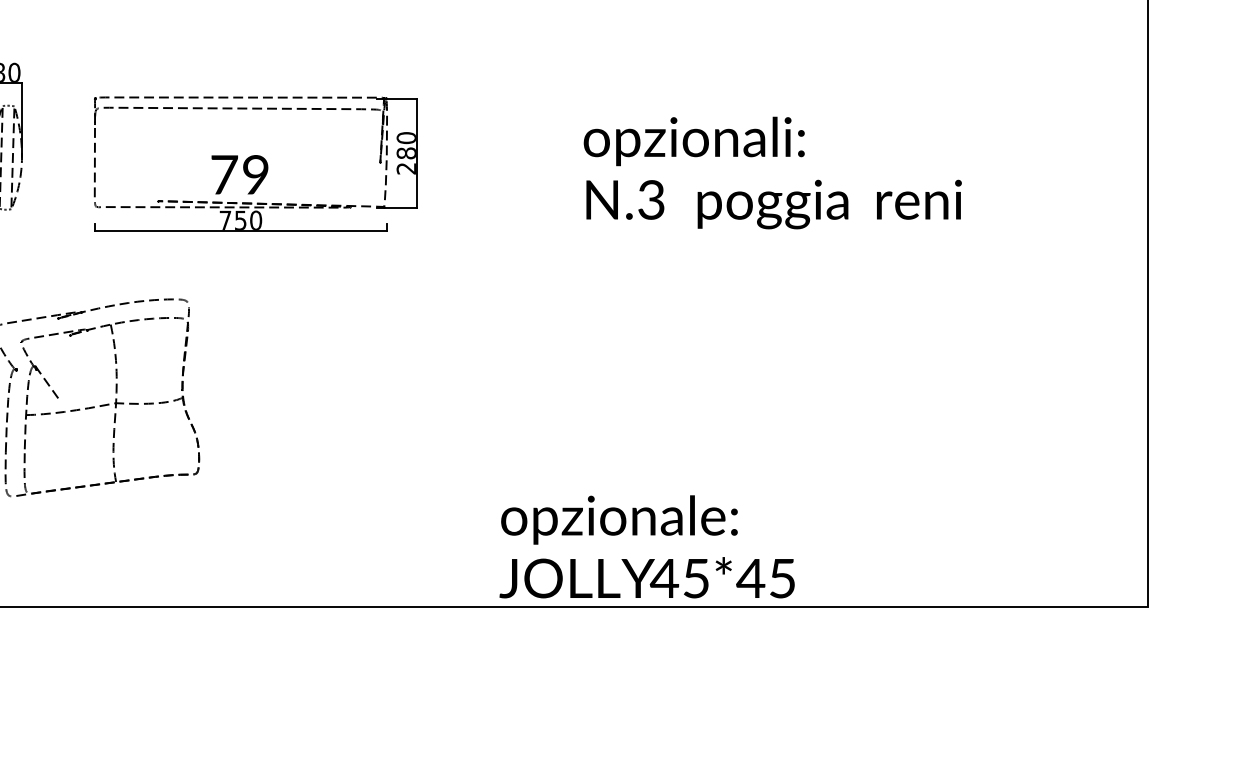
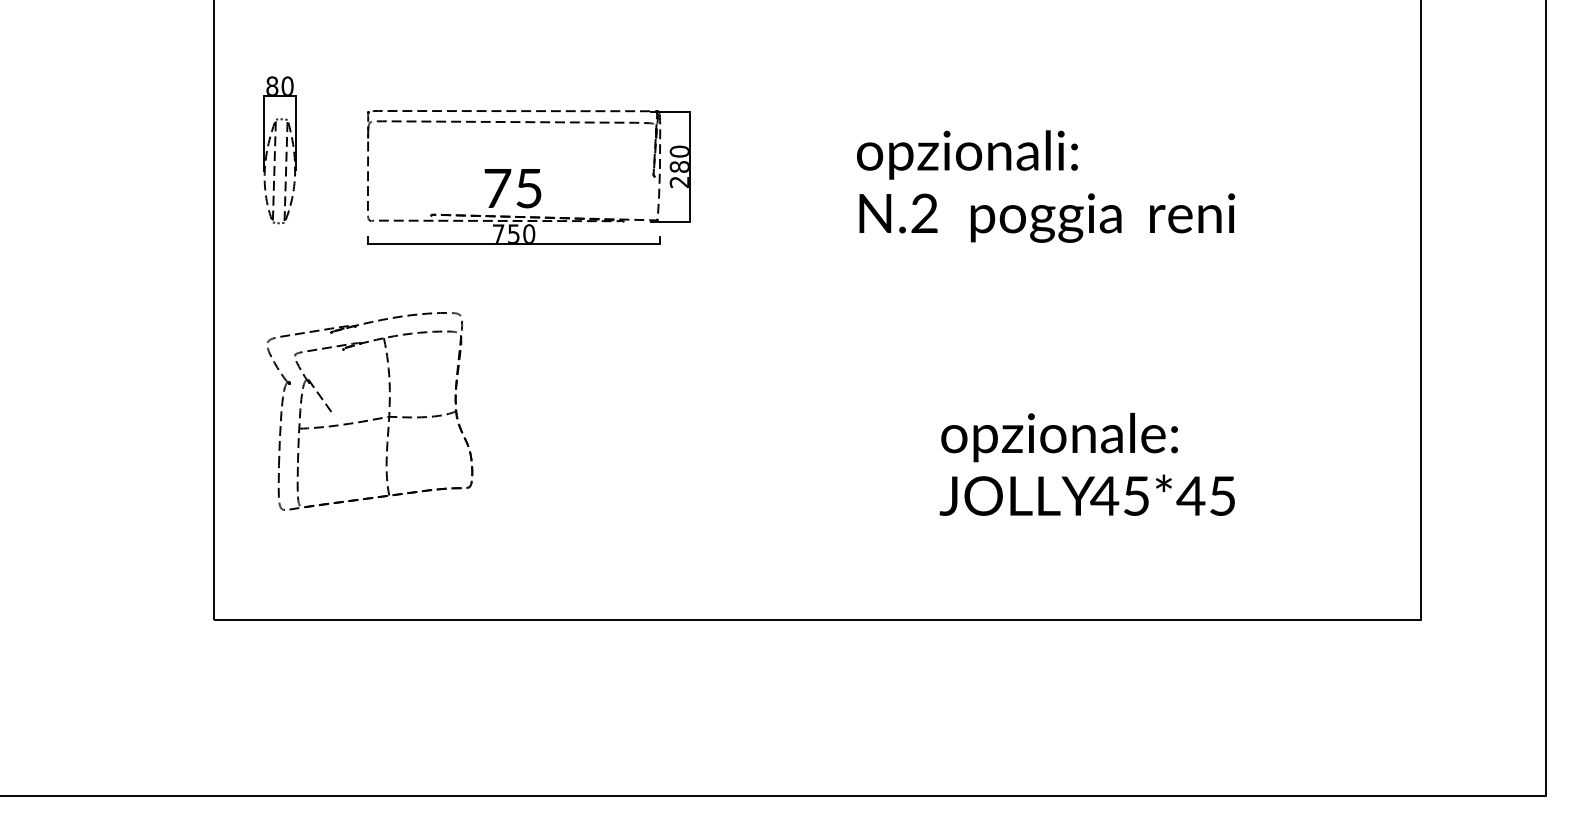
text: (255, 174) -> (528, 188), 79 -> 75
text: (651, 200) -> (924, 214), N.3 -> N.2
text: (646, 545) -> (1086, 463), moved

